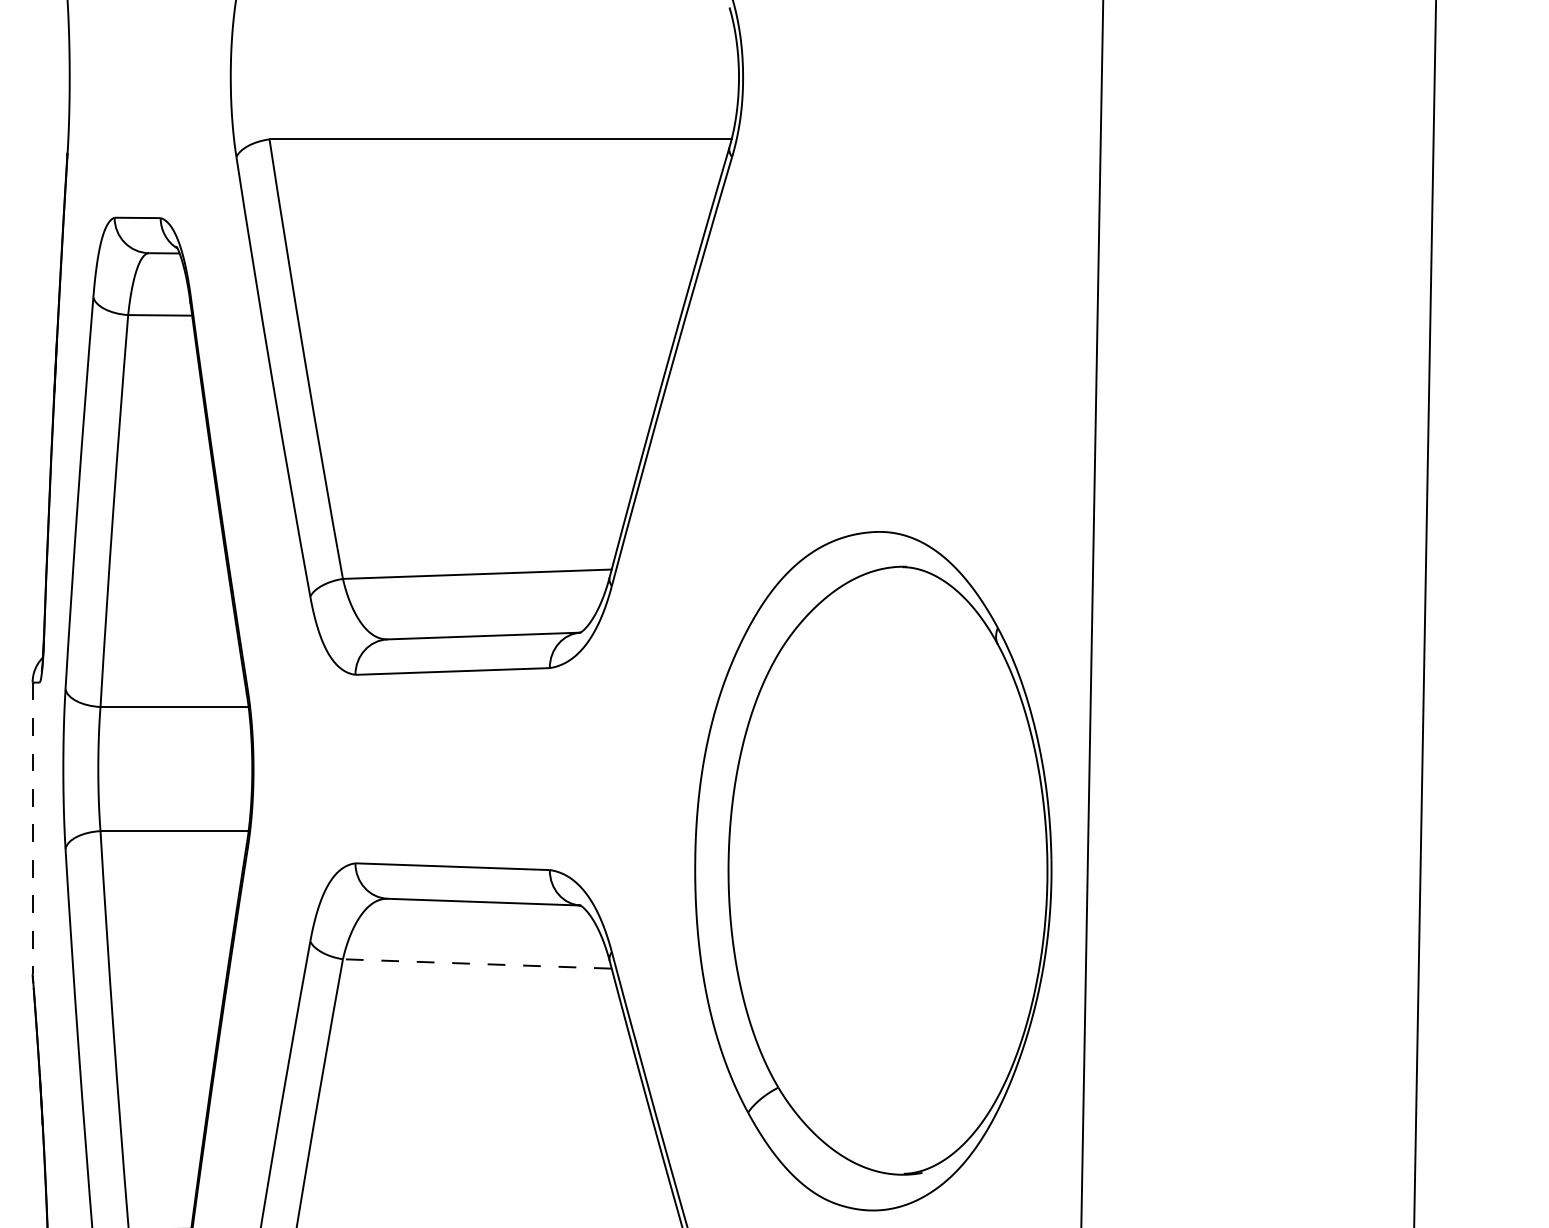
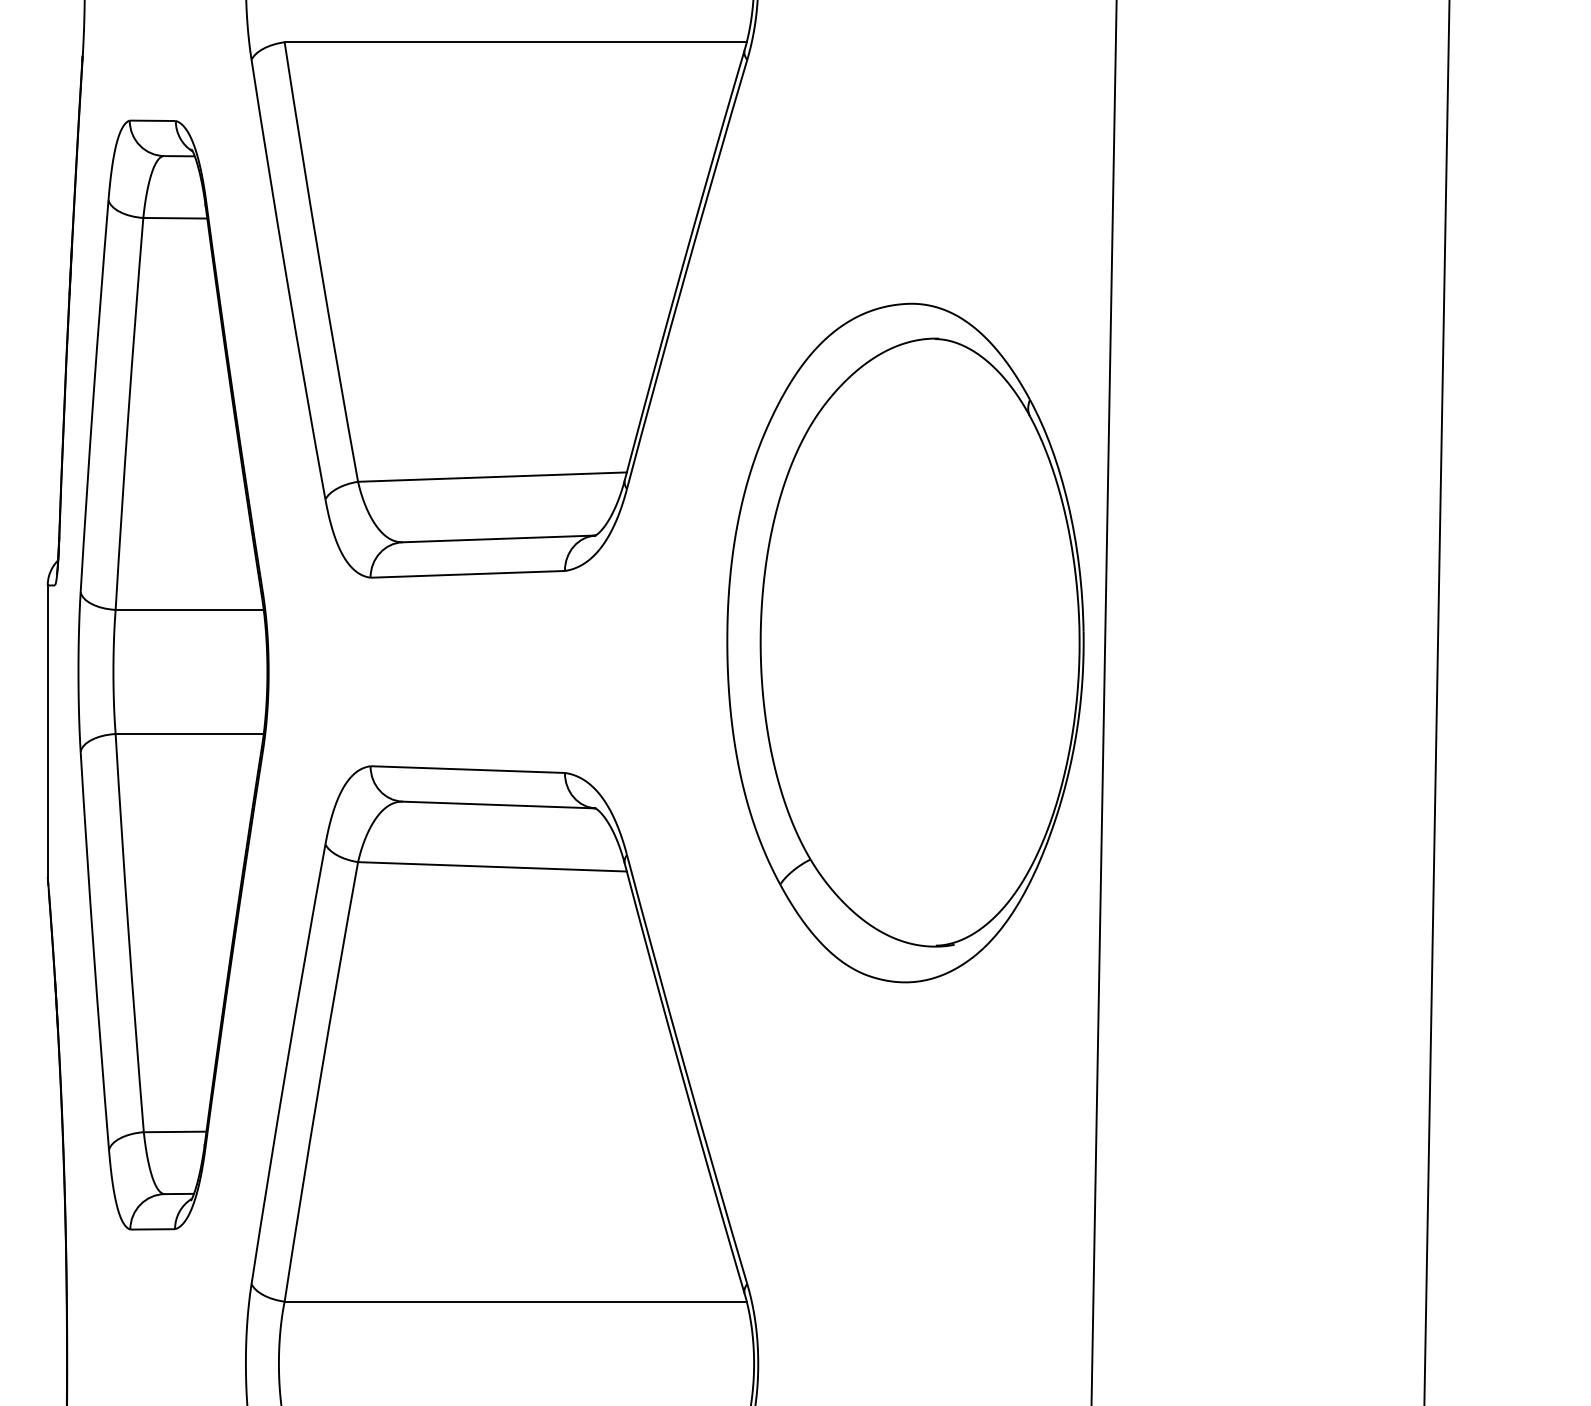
line: (32, 828) -> (47, 731), dashed -> solid
part: (873, 870) -> (905, 642), moved
line: (476, 963) -> (491, 866), dashed -> solid

